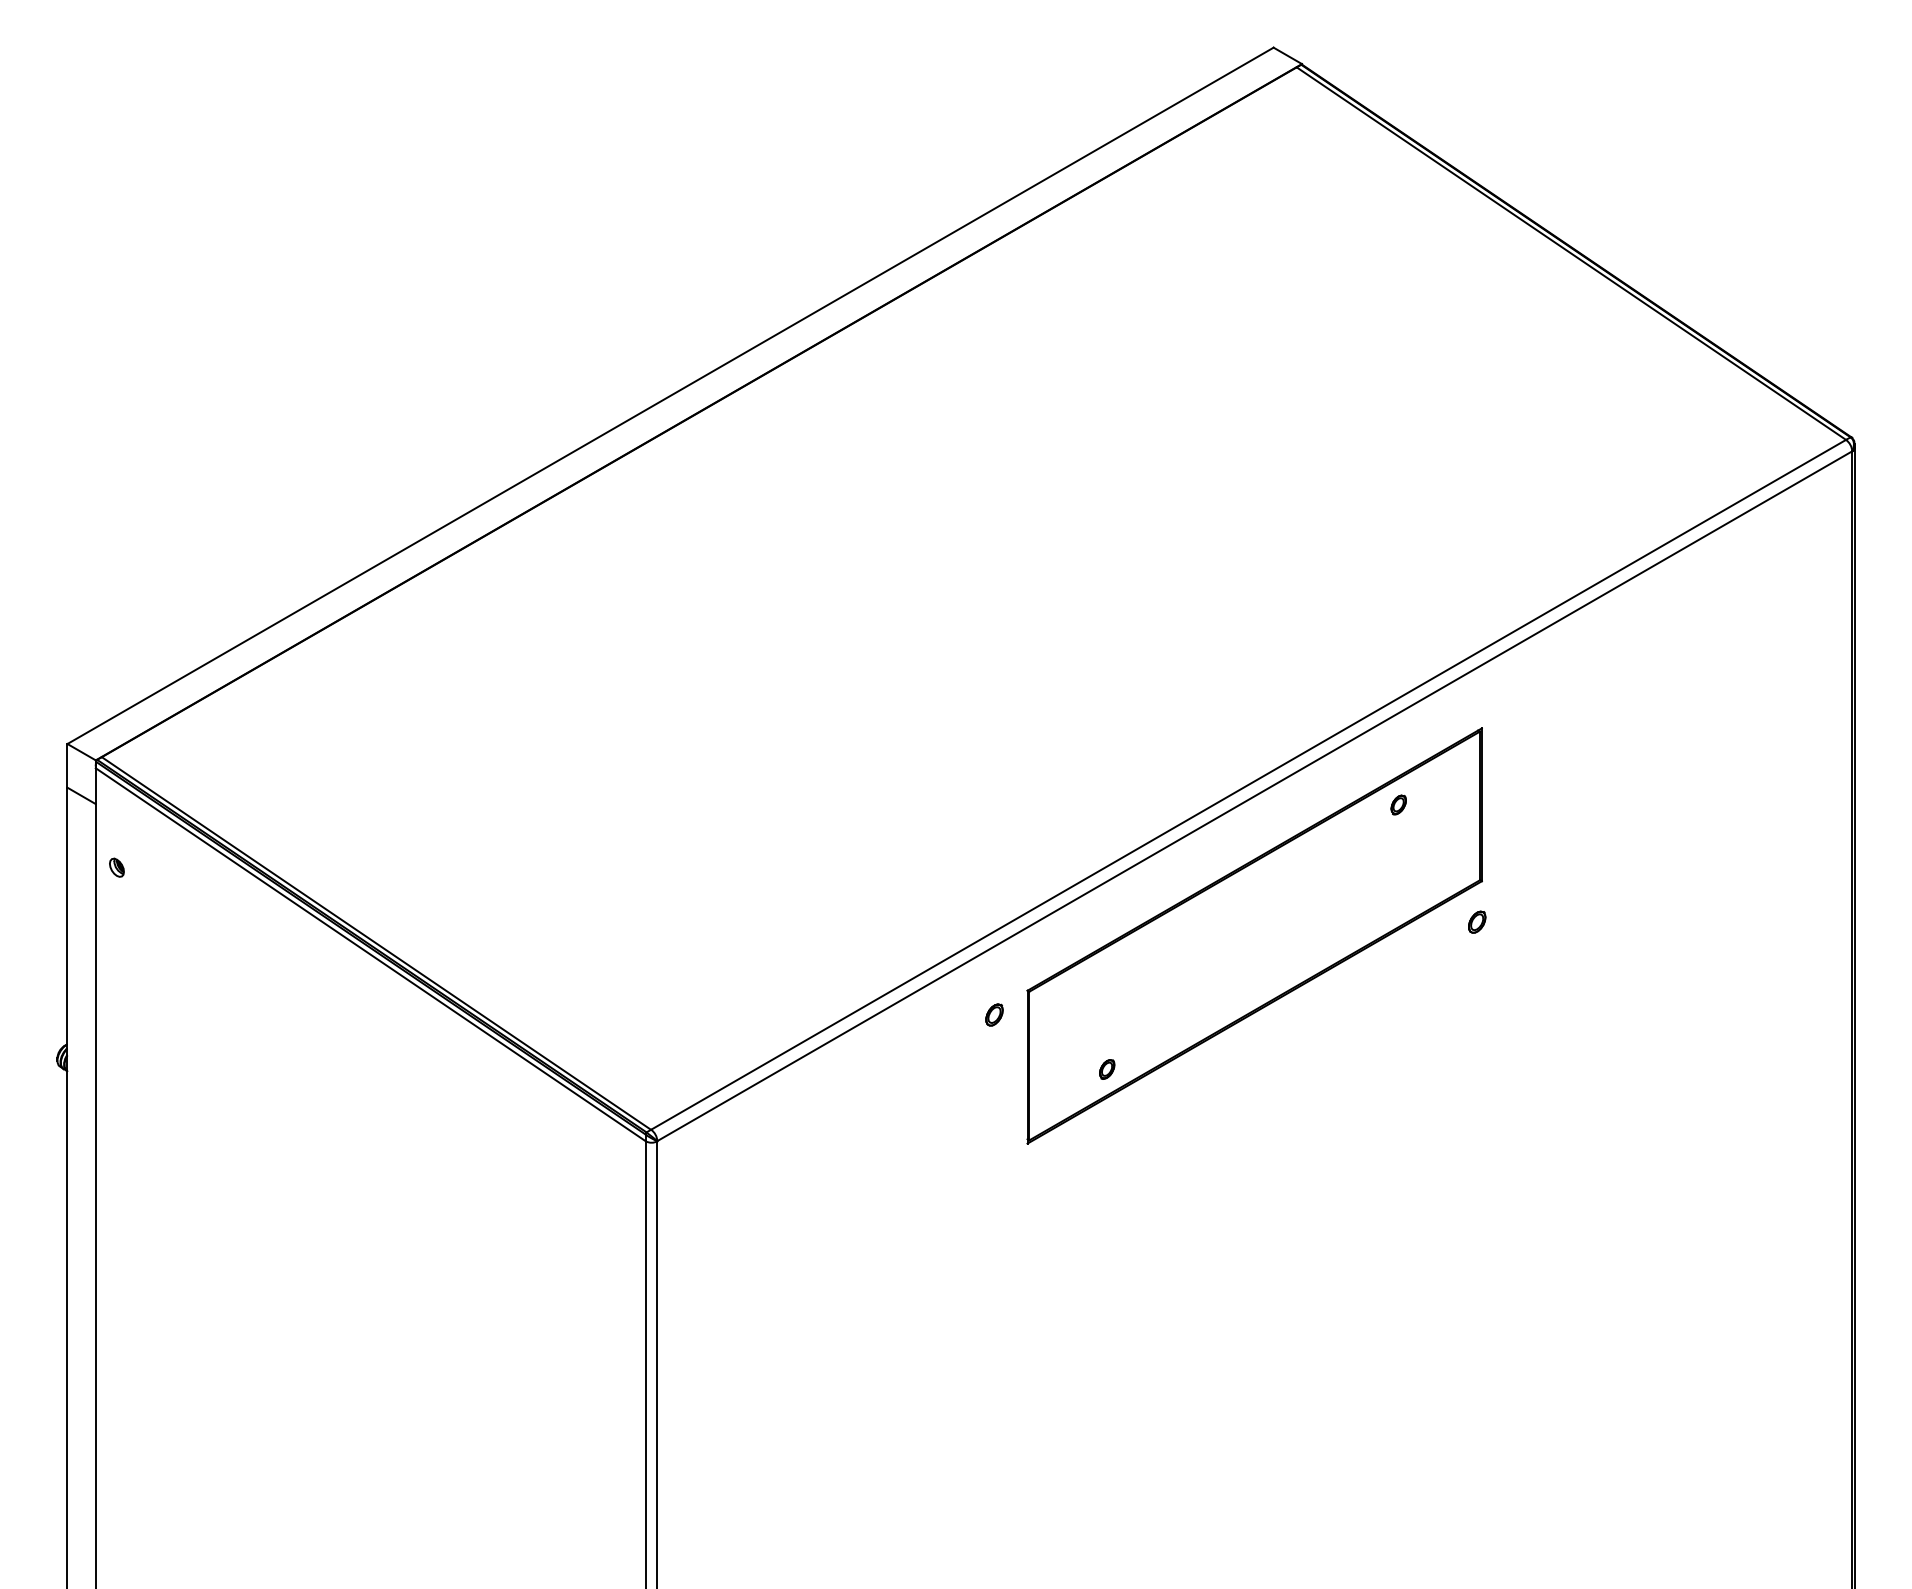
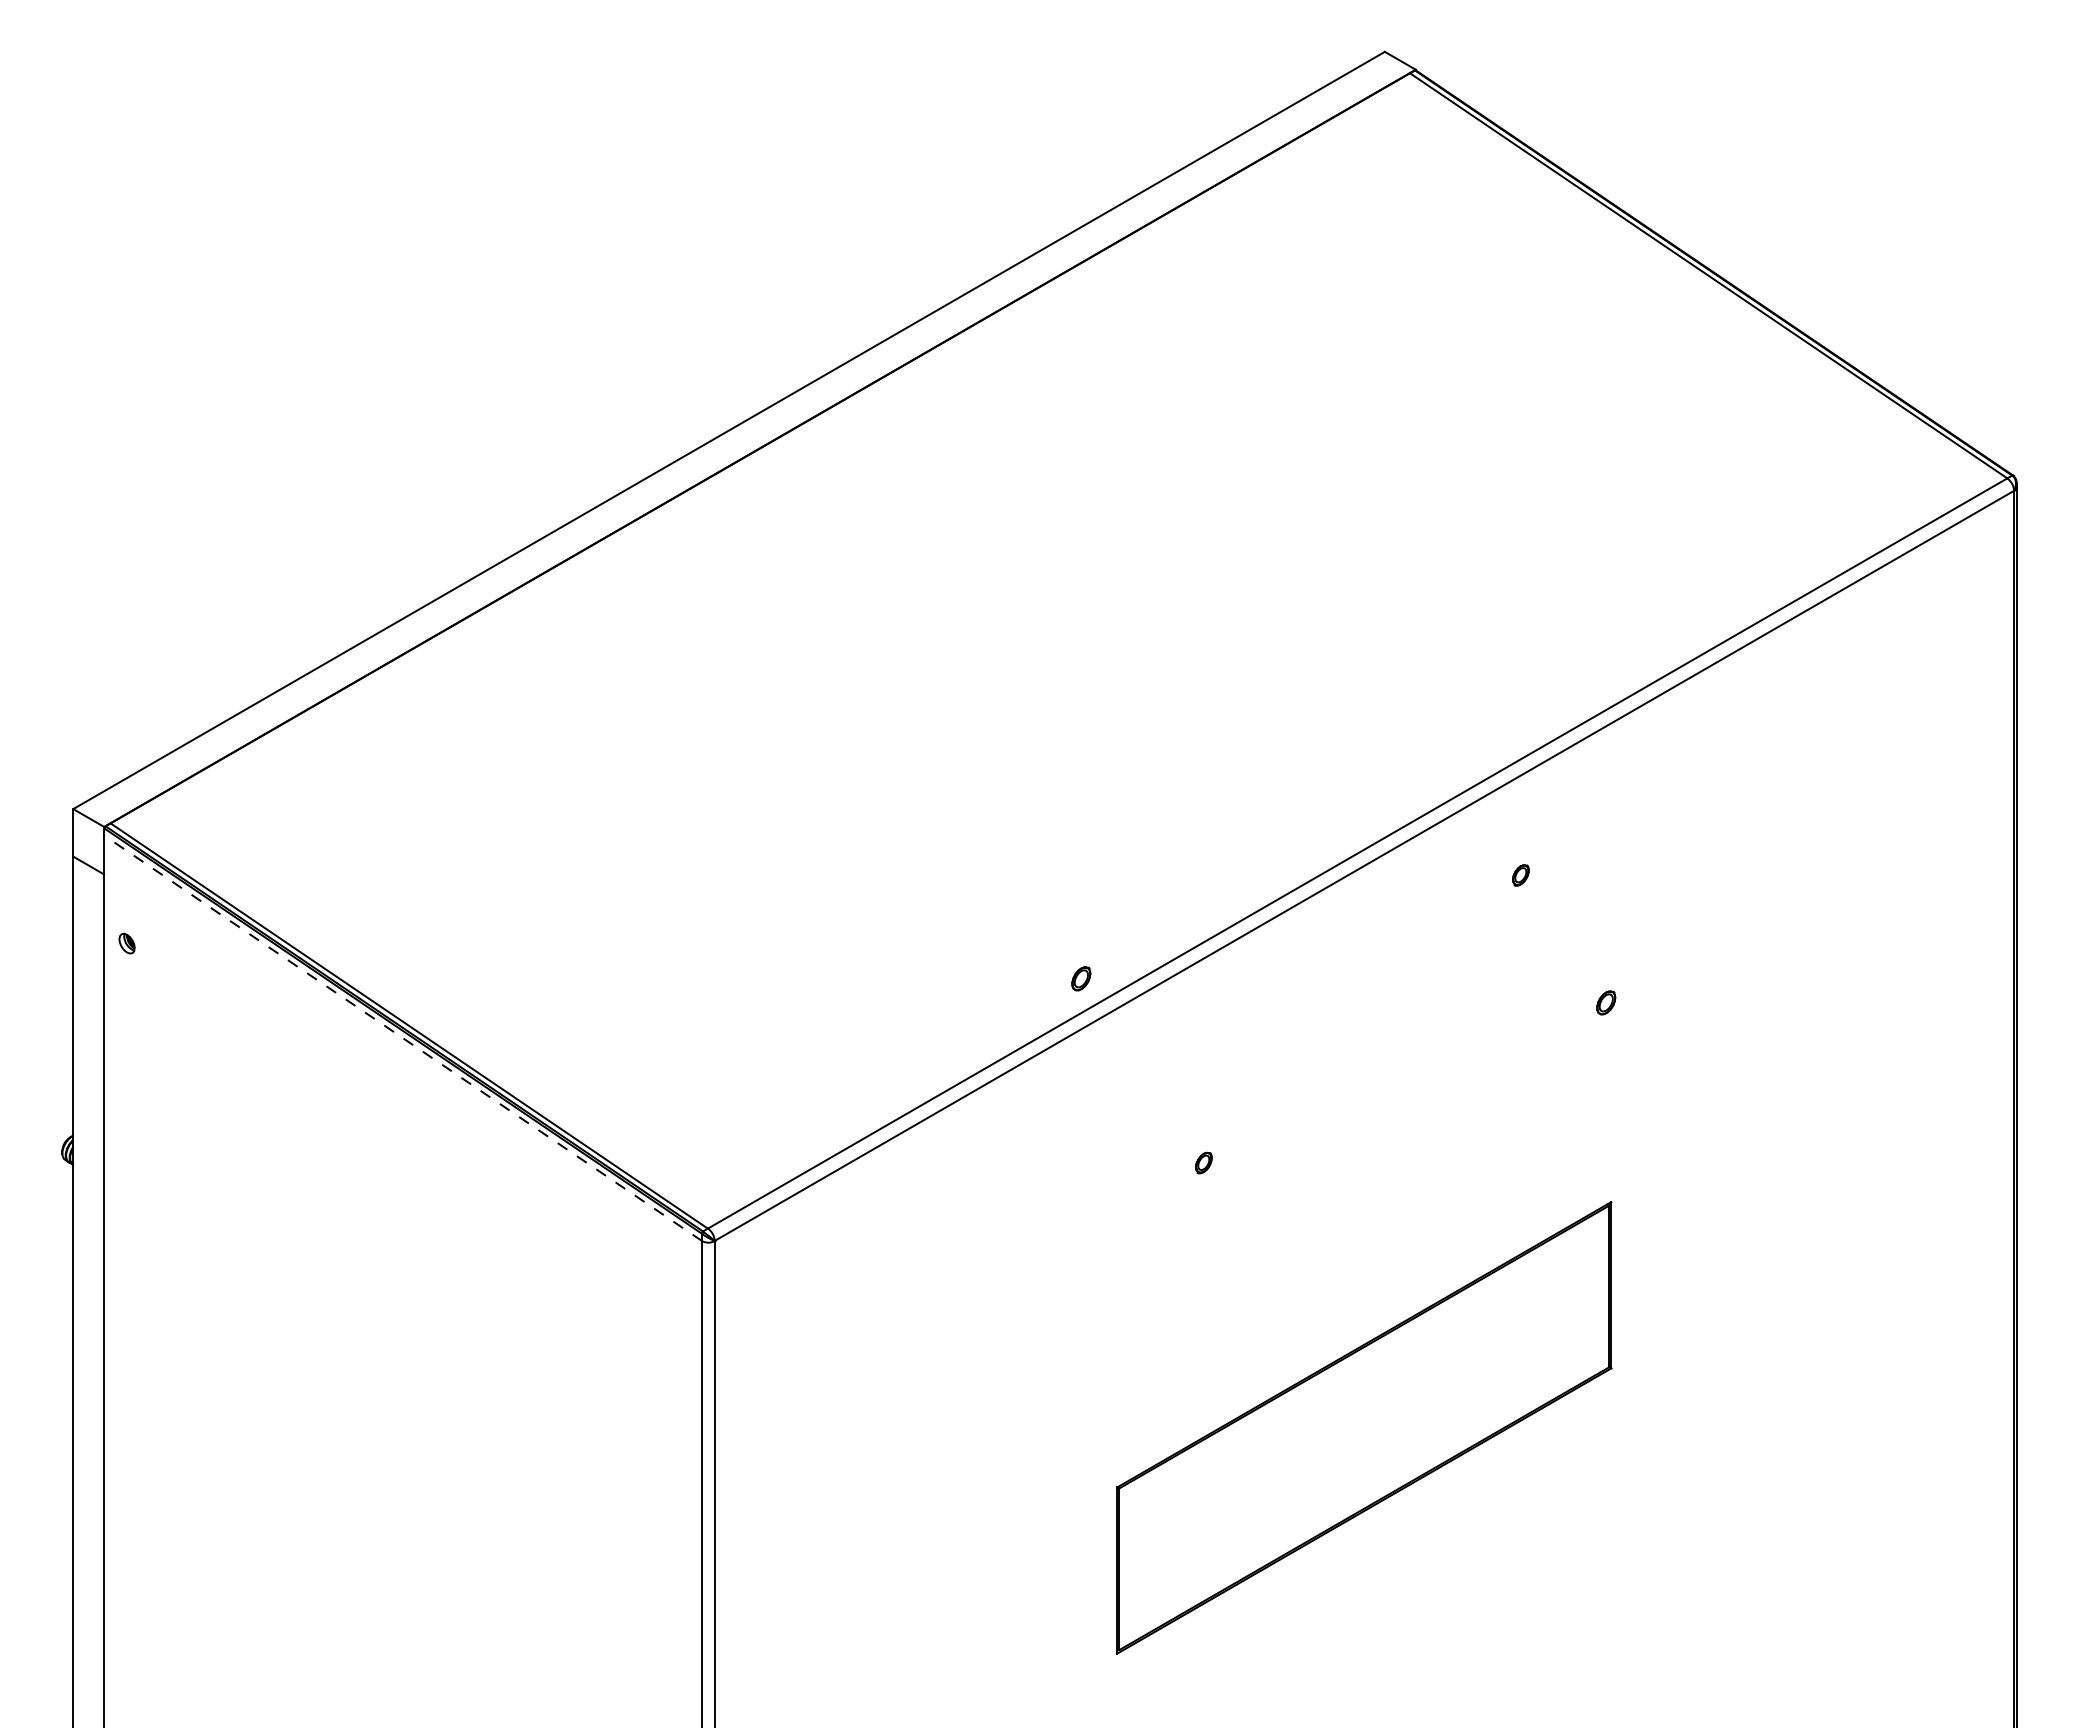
part: (1254, 935) -> (1364, 1427), moved
line: (370, 954) -> (402, 1038), solid -> dashed
part: (994, 1014) -> (1081, 978), moved

